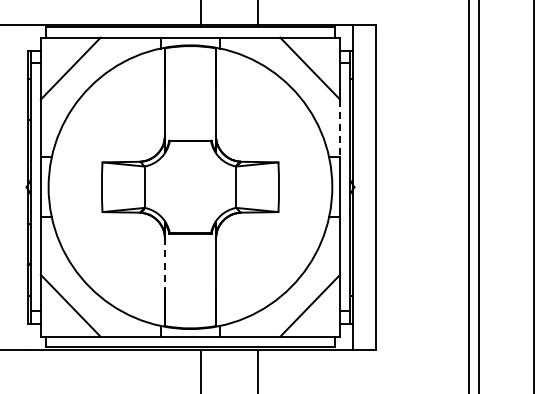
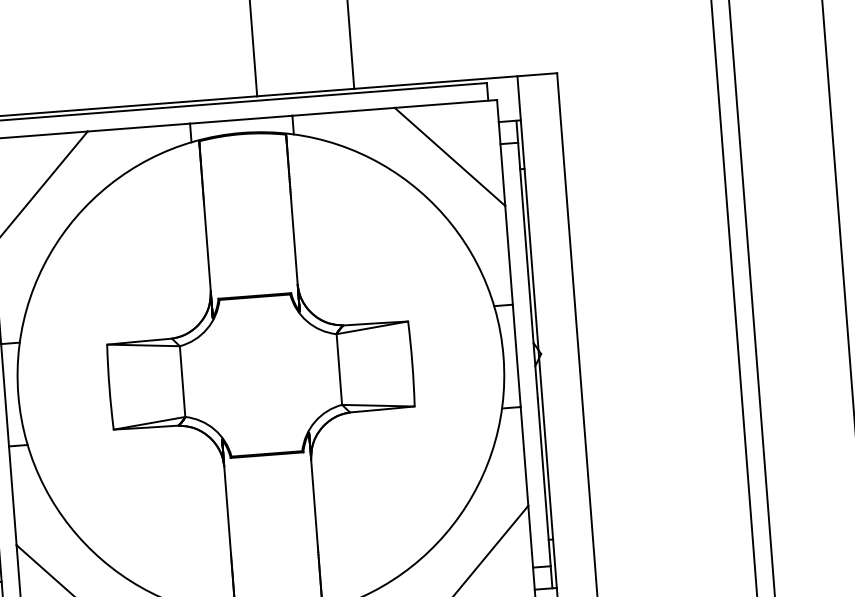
line: (340, 128) -> (509, 255), dashed -> solid
line: (165, 263) -> (228, 509), dashed -> solid

